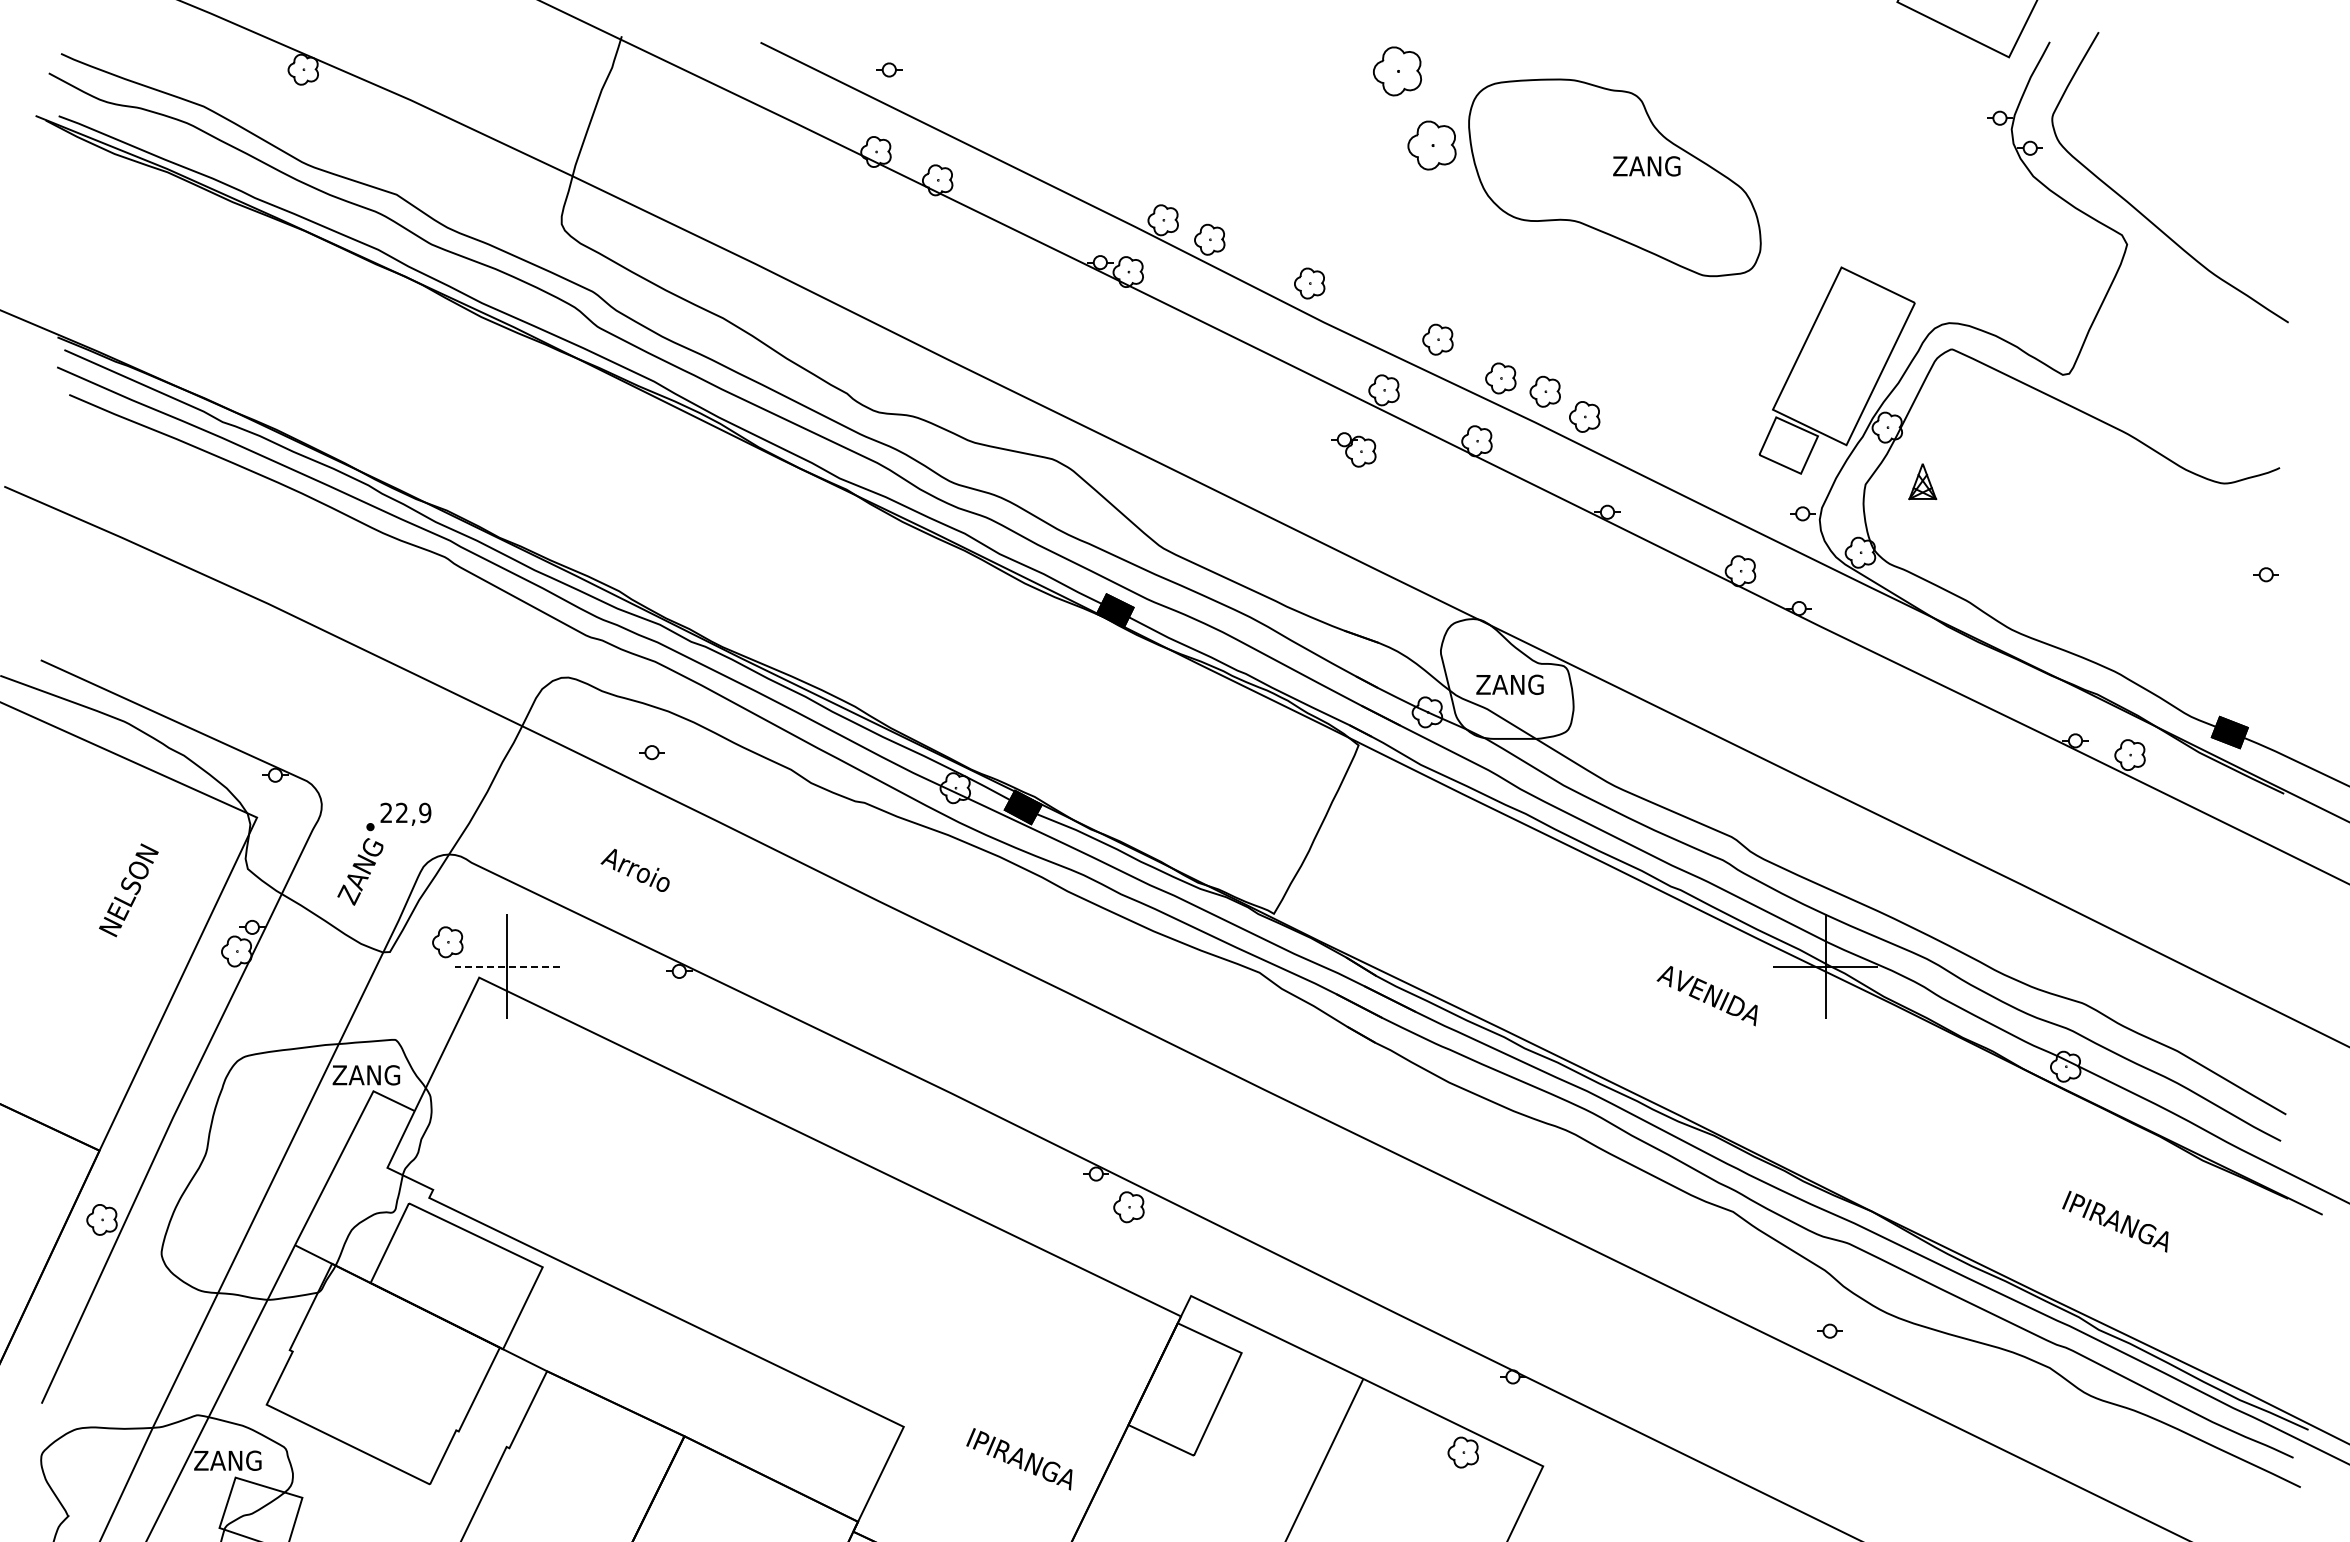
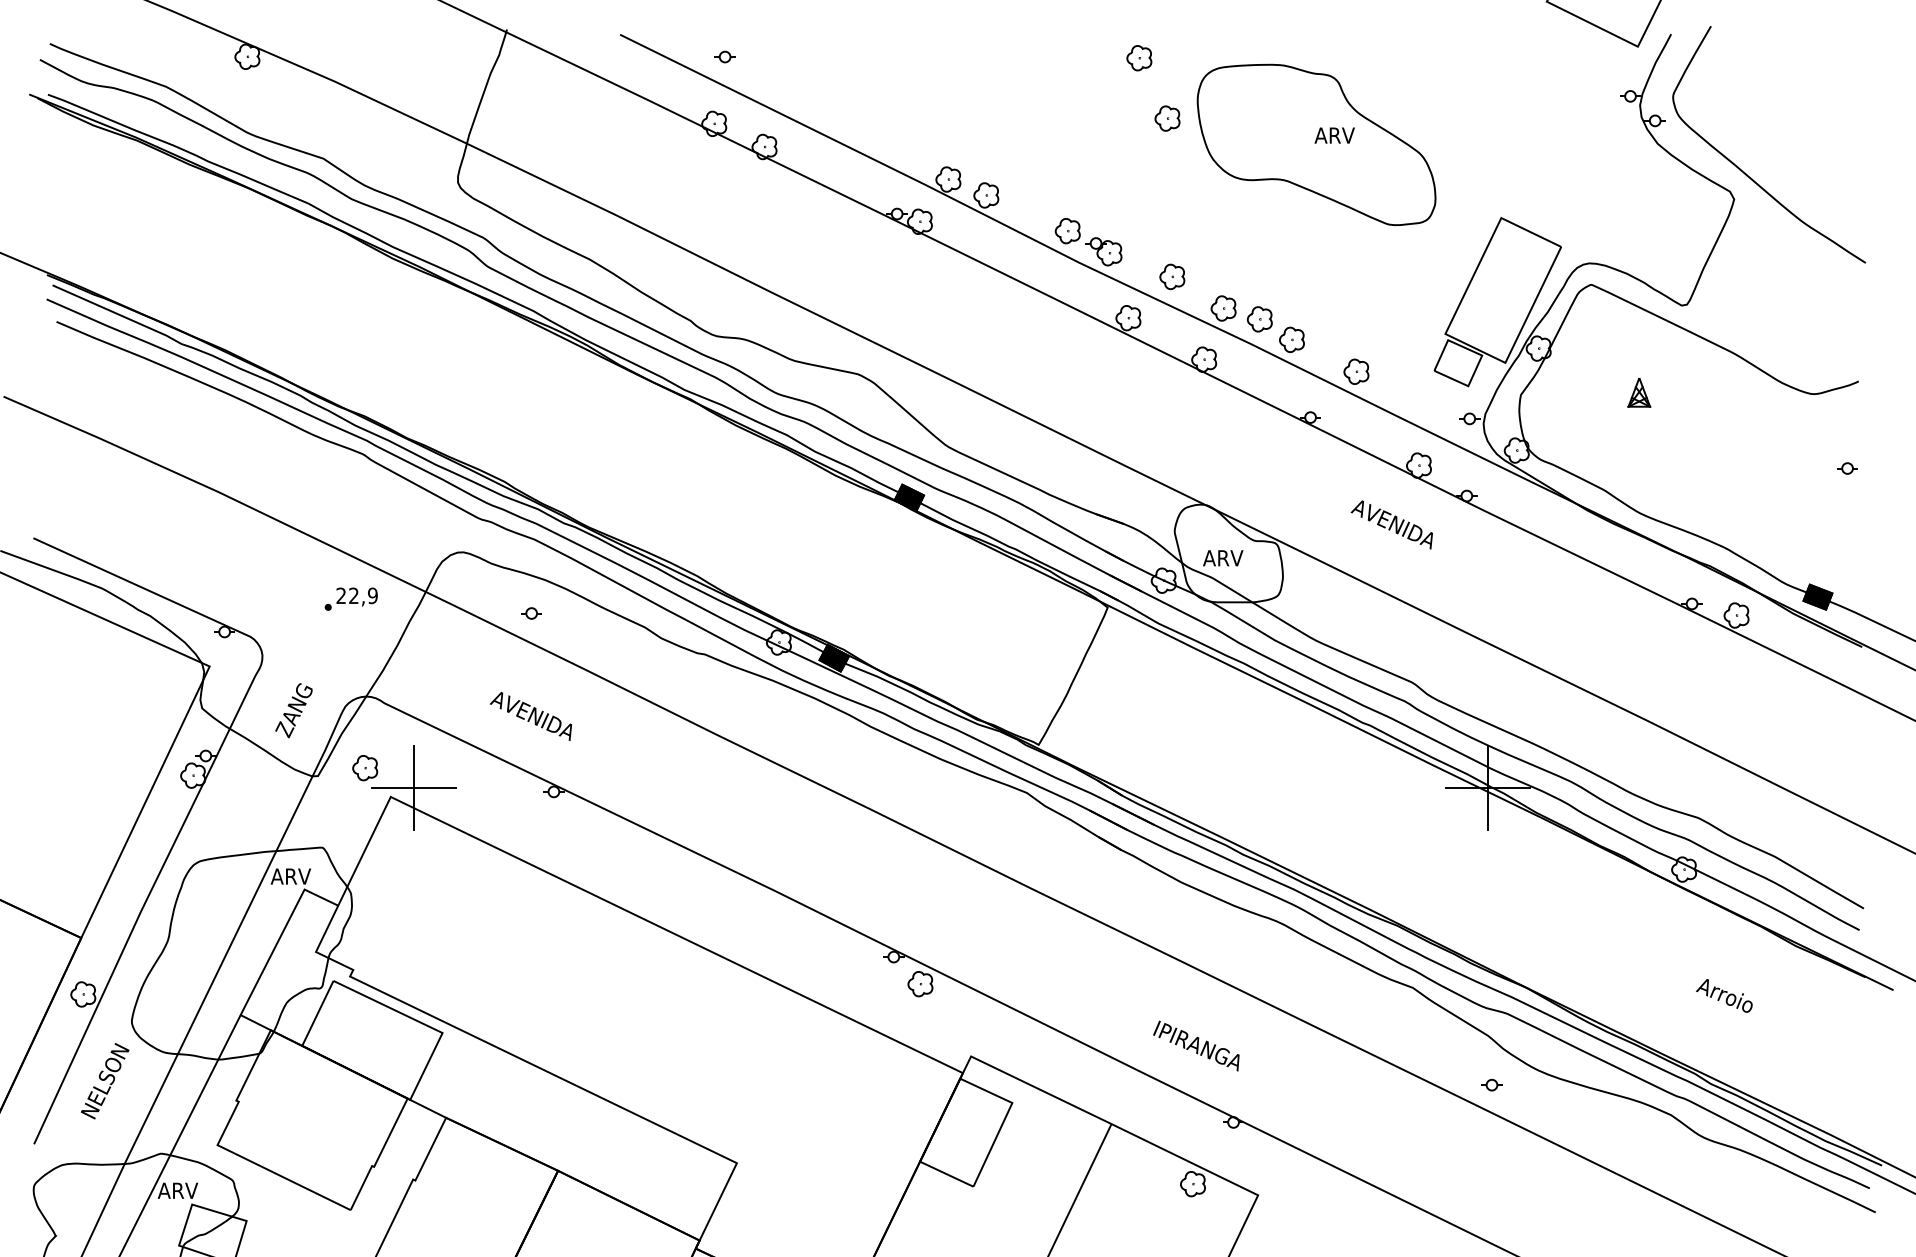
part: (1397, 71) -> (1139, 58), size x0.62
part: (1431, 145) -> (1167, 118), size x0.62
text: (1646, 166) -> (1342, 135), ZANG -> ARV
part: (1353, 449) -> (1103, 251), moved
part: (1663, 455) -> (1356, 371), added
part: (1922, 481) -> (1639, 392), moved
text: (1509, 684) -> (1230, 557), ZANG -> ARV
part: (398, 816) -> (351, 598), moved
text: (659, 881) -> (537, 718), Arroio -> AVENIDA
text: (128, 890) -> (104, 1081), moved
line: (507, 966) -> (413, 787), dashed -> solid
text: (1706, 996) -> (1391, 525), moved
text: (366, 1075) -> (298, 876), ZANG -> ARV
text: (2115, 1221) -> (1724, 995), IPIRANGA -> Arroio
text: (1019, 1459) -> (1196, 1046), moved
text: (227, 1460) -> (185, 1190), ZANG -> ARV

